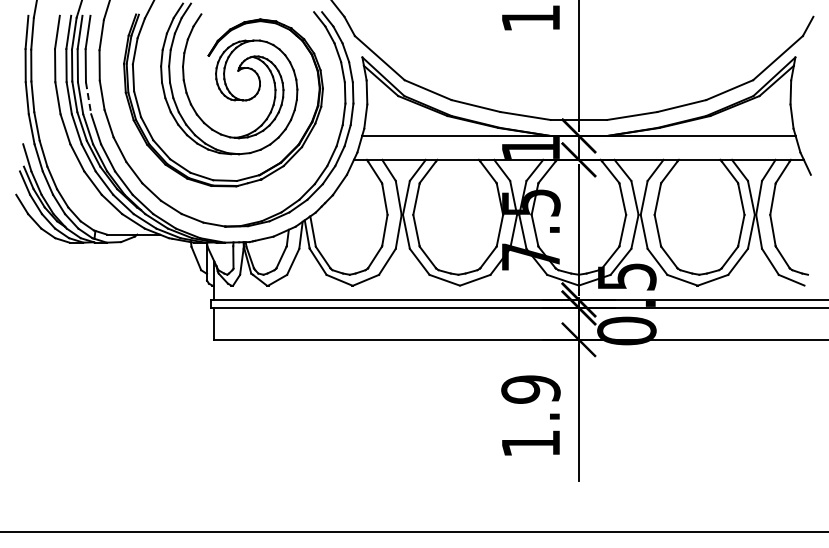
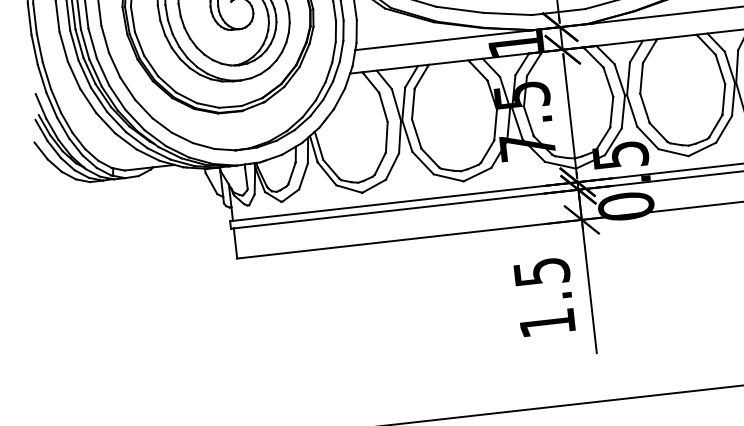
line: (88, 98) -> (92, 43), dashed -> solid
text: (530, 389) -> (541, 272), 1.9 -> 1.5

